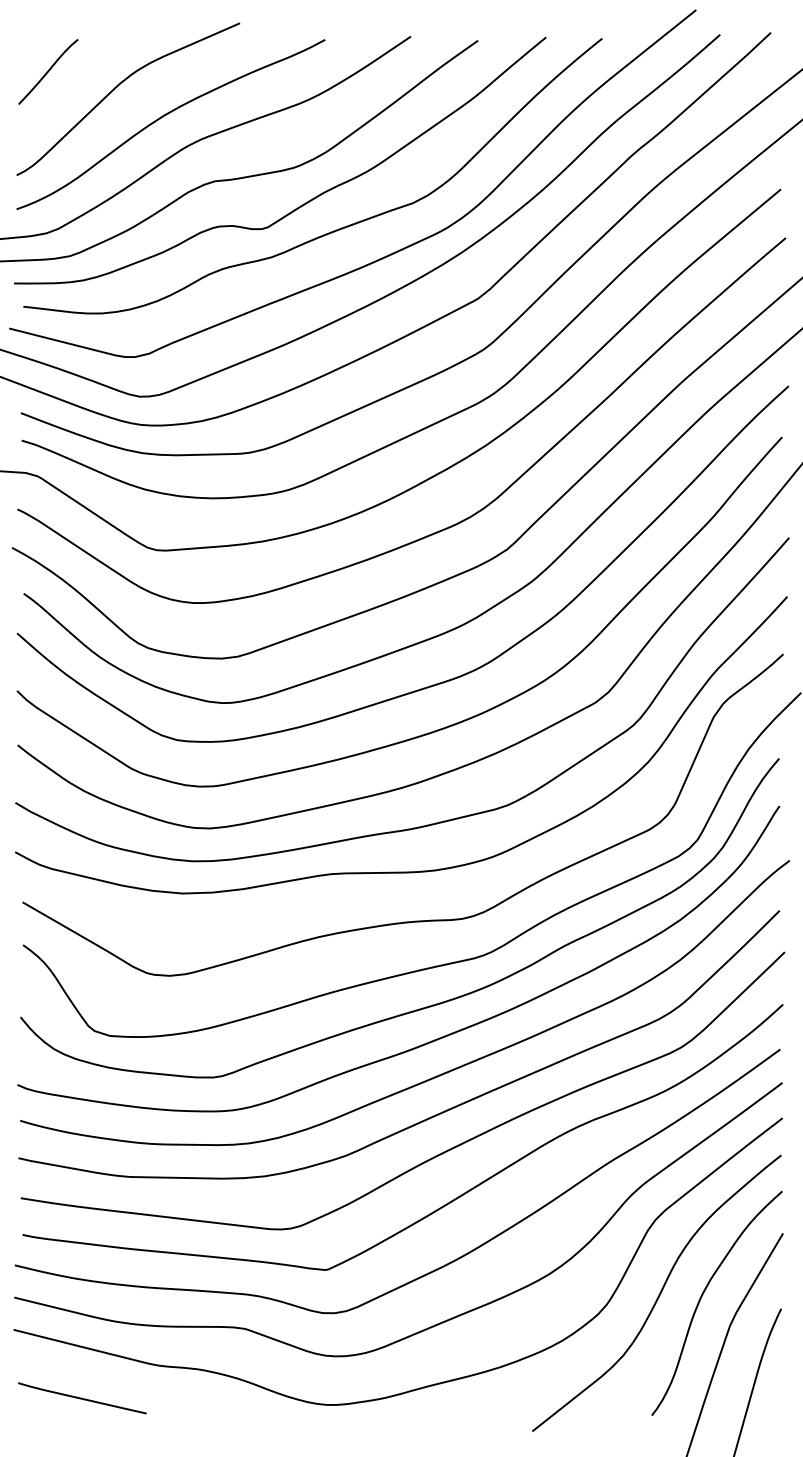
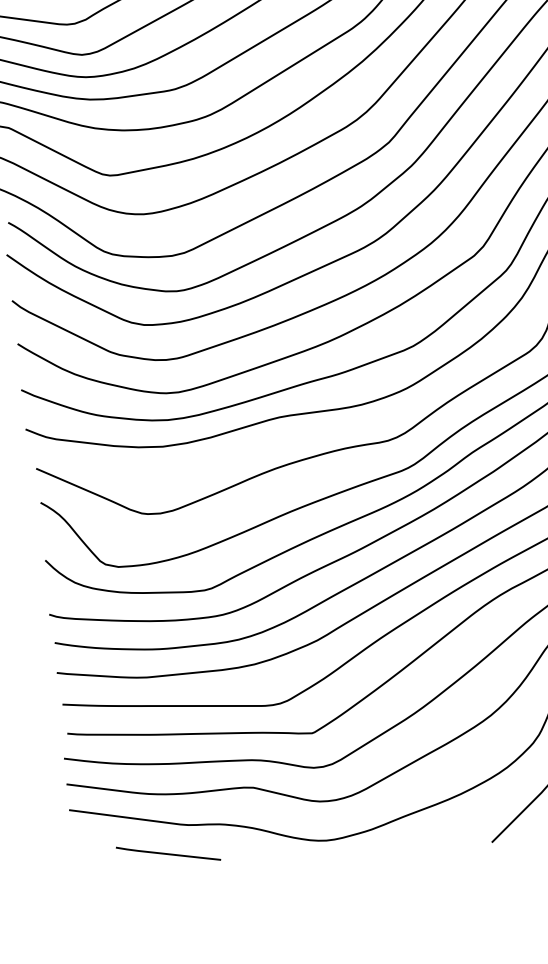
line: (82, 1398) -> (168, 853), moved

